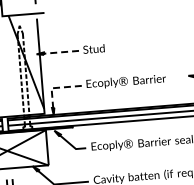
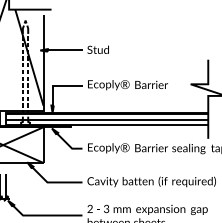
line: (61, 52) -> (65, 50), dashed -> solid
line: (56, 87) -> (57, 85), dashed -> solid

